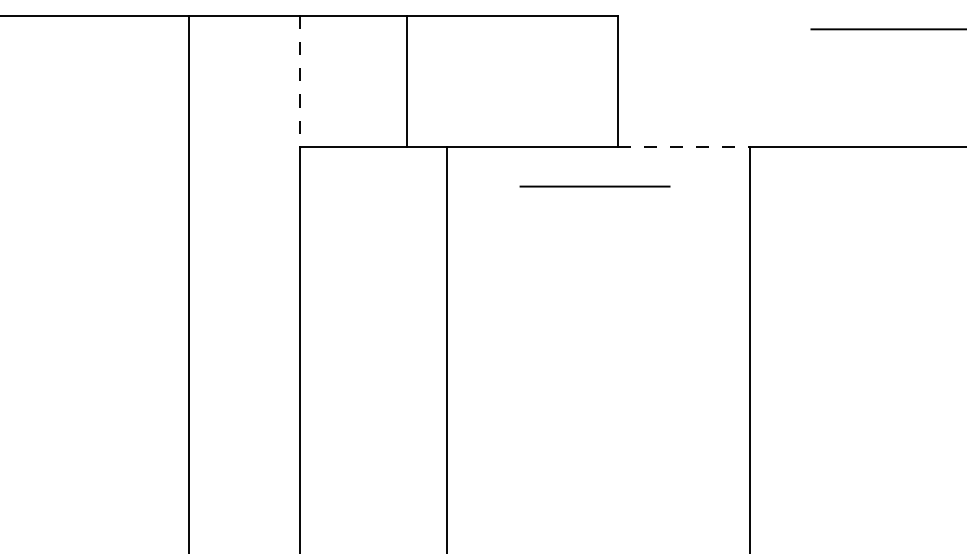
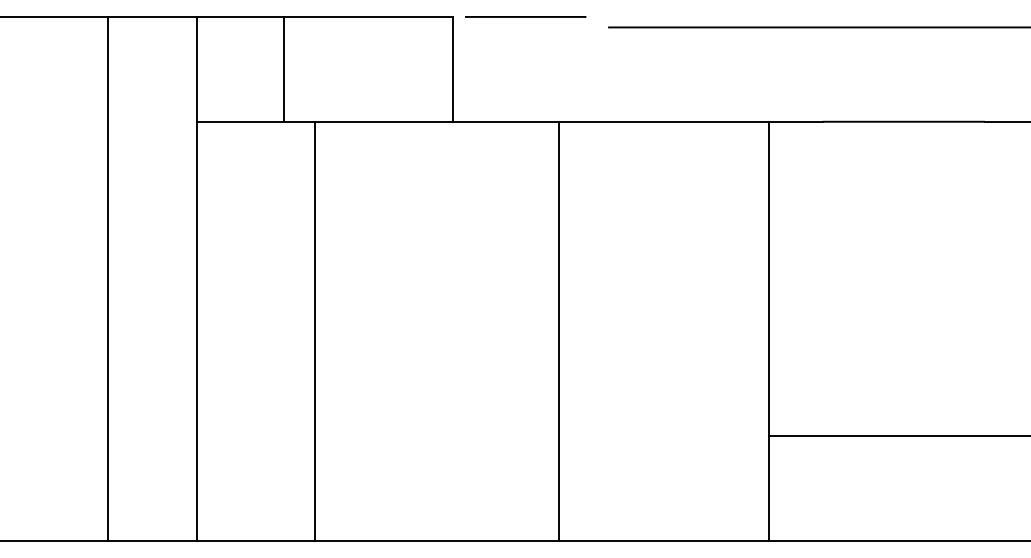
line: (300, 81) -> (197, 69), dashed -> solid
line: (684, 146) -> (506, 121), dashed -> solid
line: (594, 186) -> (525, 16), moved

